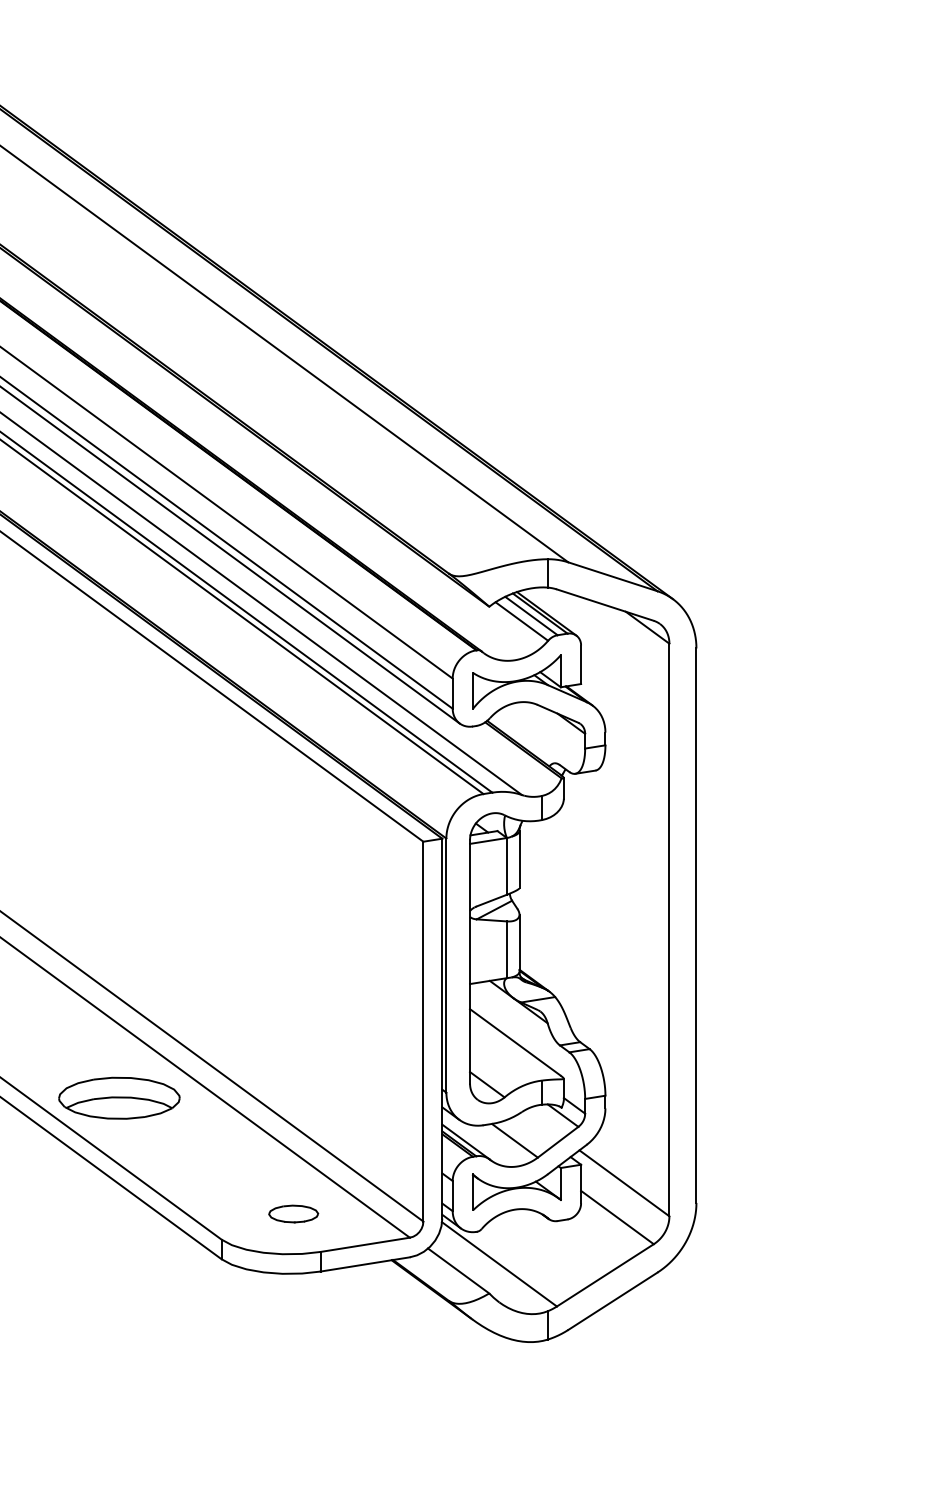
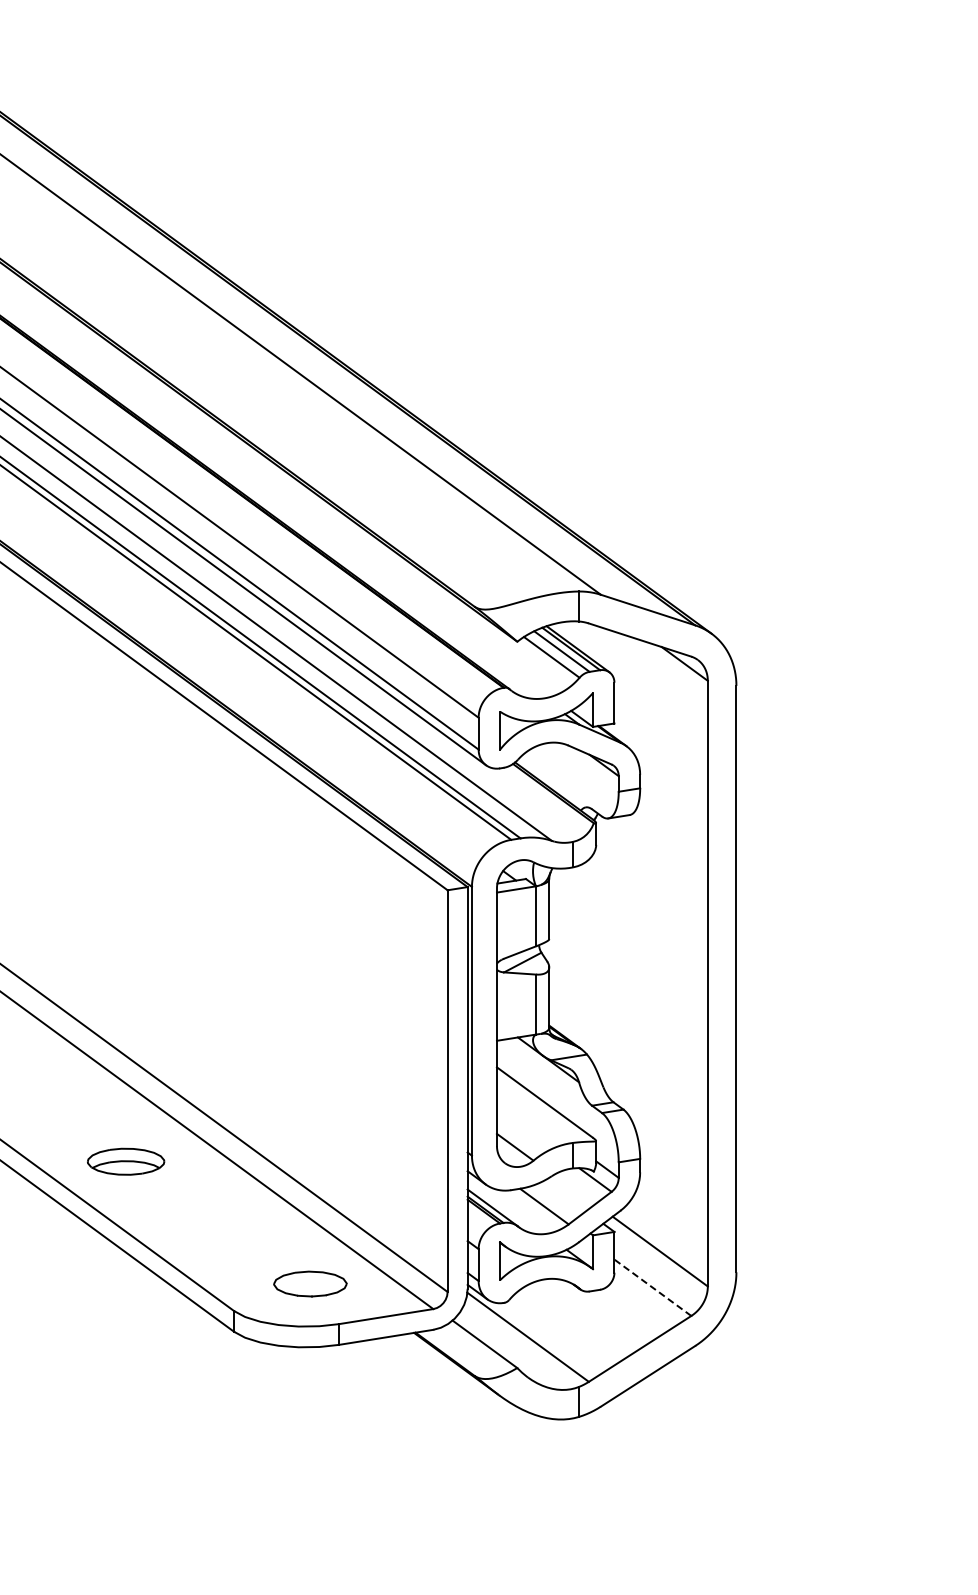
part: (118, 1098) -> (125, 1161), size x0.6
part: (293, 1213) -> (310, 1283), size x1.4
line: (617, 1217) -> (652, 1287), solid -> dashed

